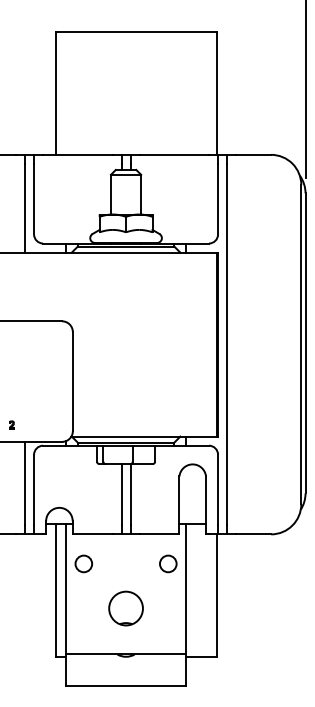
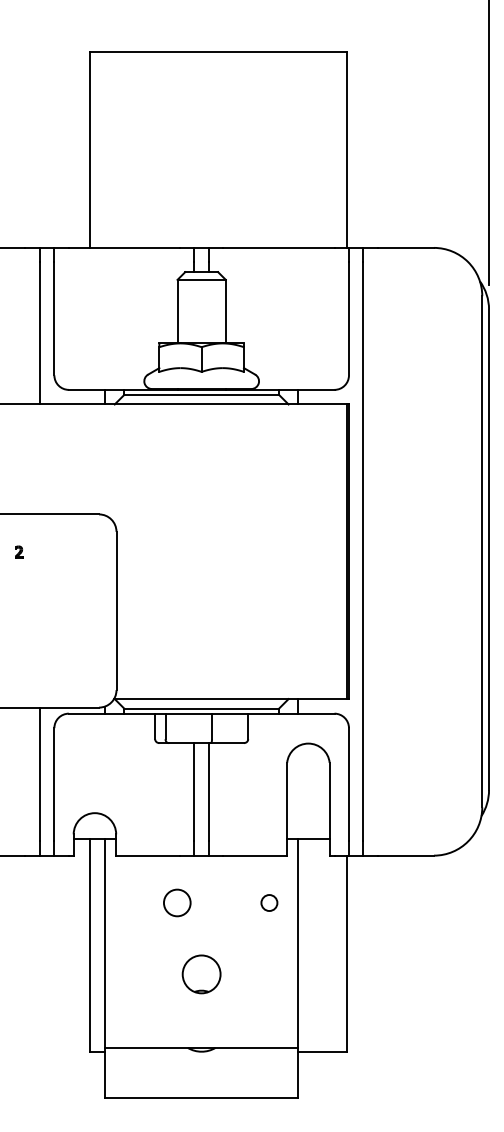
part: (11, 424) -> (18, 551), moved
circle: (83, 563) -> (176, 902), moved
circle: (168, 563) -> (269, 902), size x0.6
part: (125, 608) -> (200, 974), size x0.7

